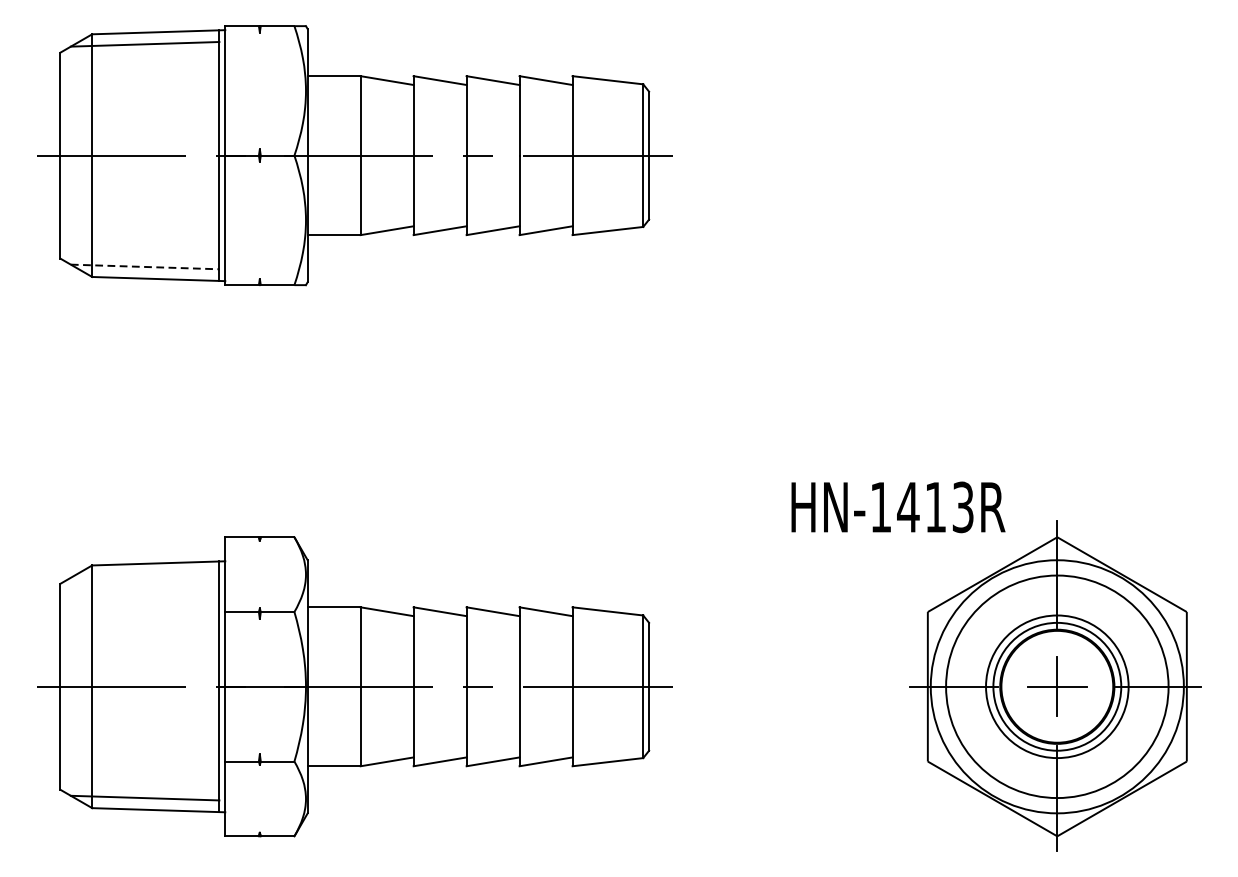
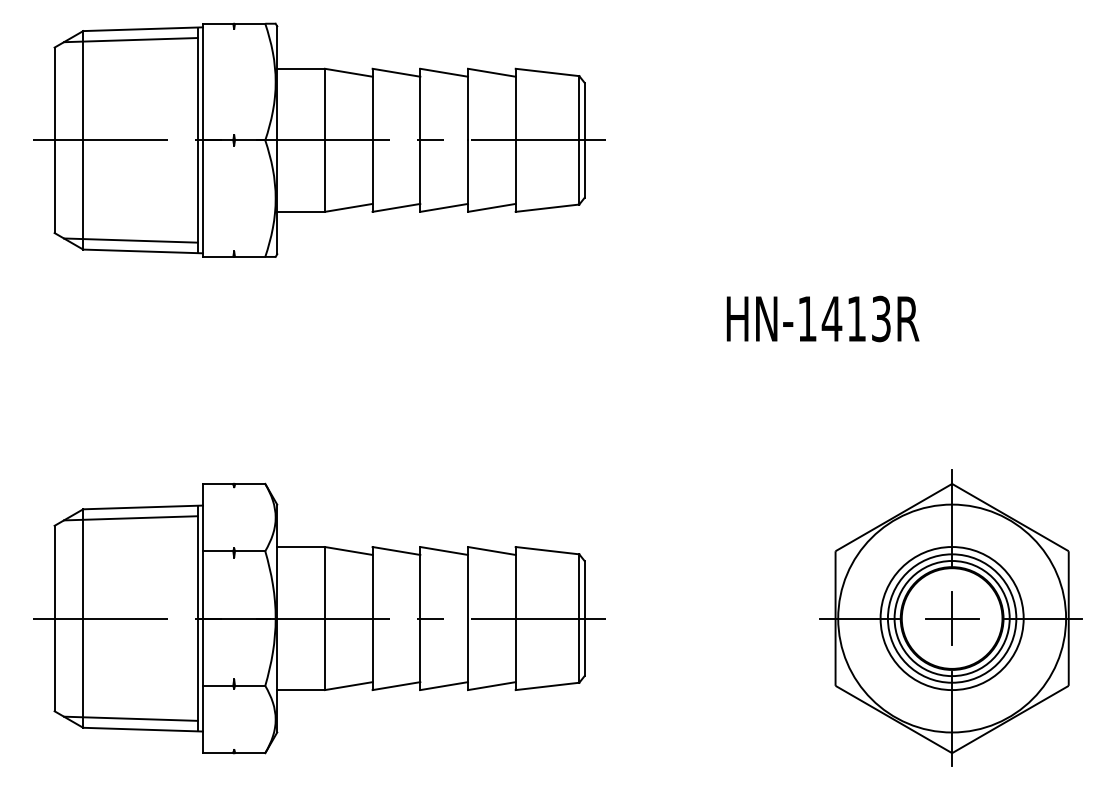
line: (144, 266) -> (130, 240), dashed -> solid
text: (897, 506) -> (822, 318), moved
line: (144, 575) -> (130, 518), added
circle: (1056, 686) -> (951, 618), size x0.71

